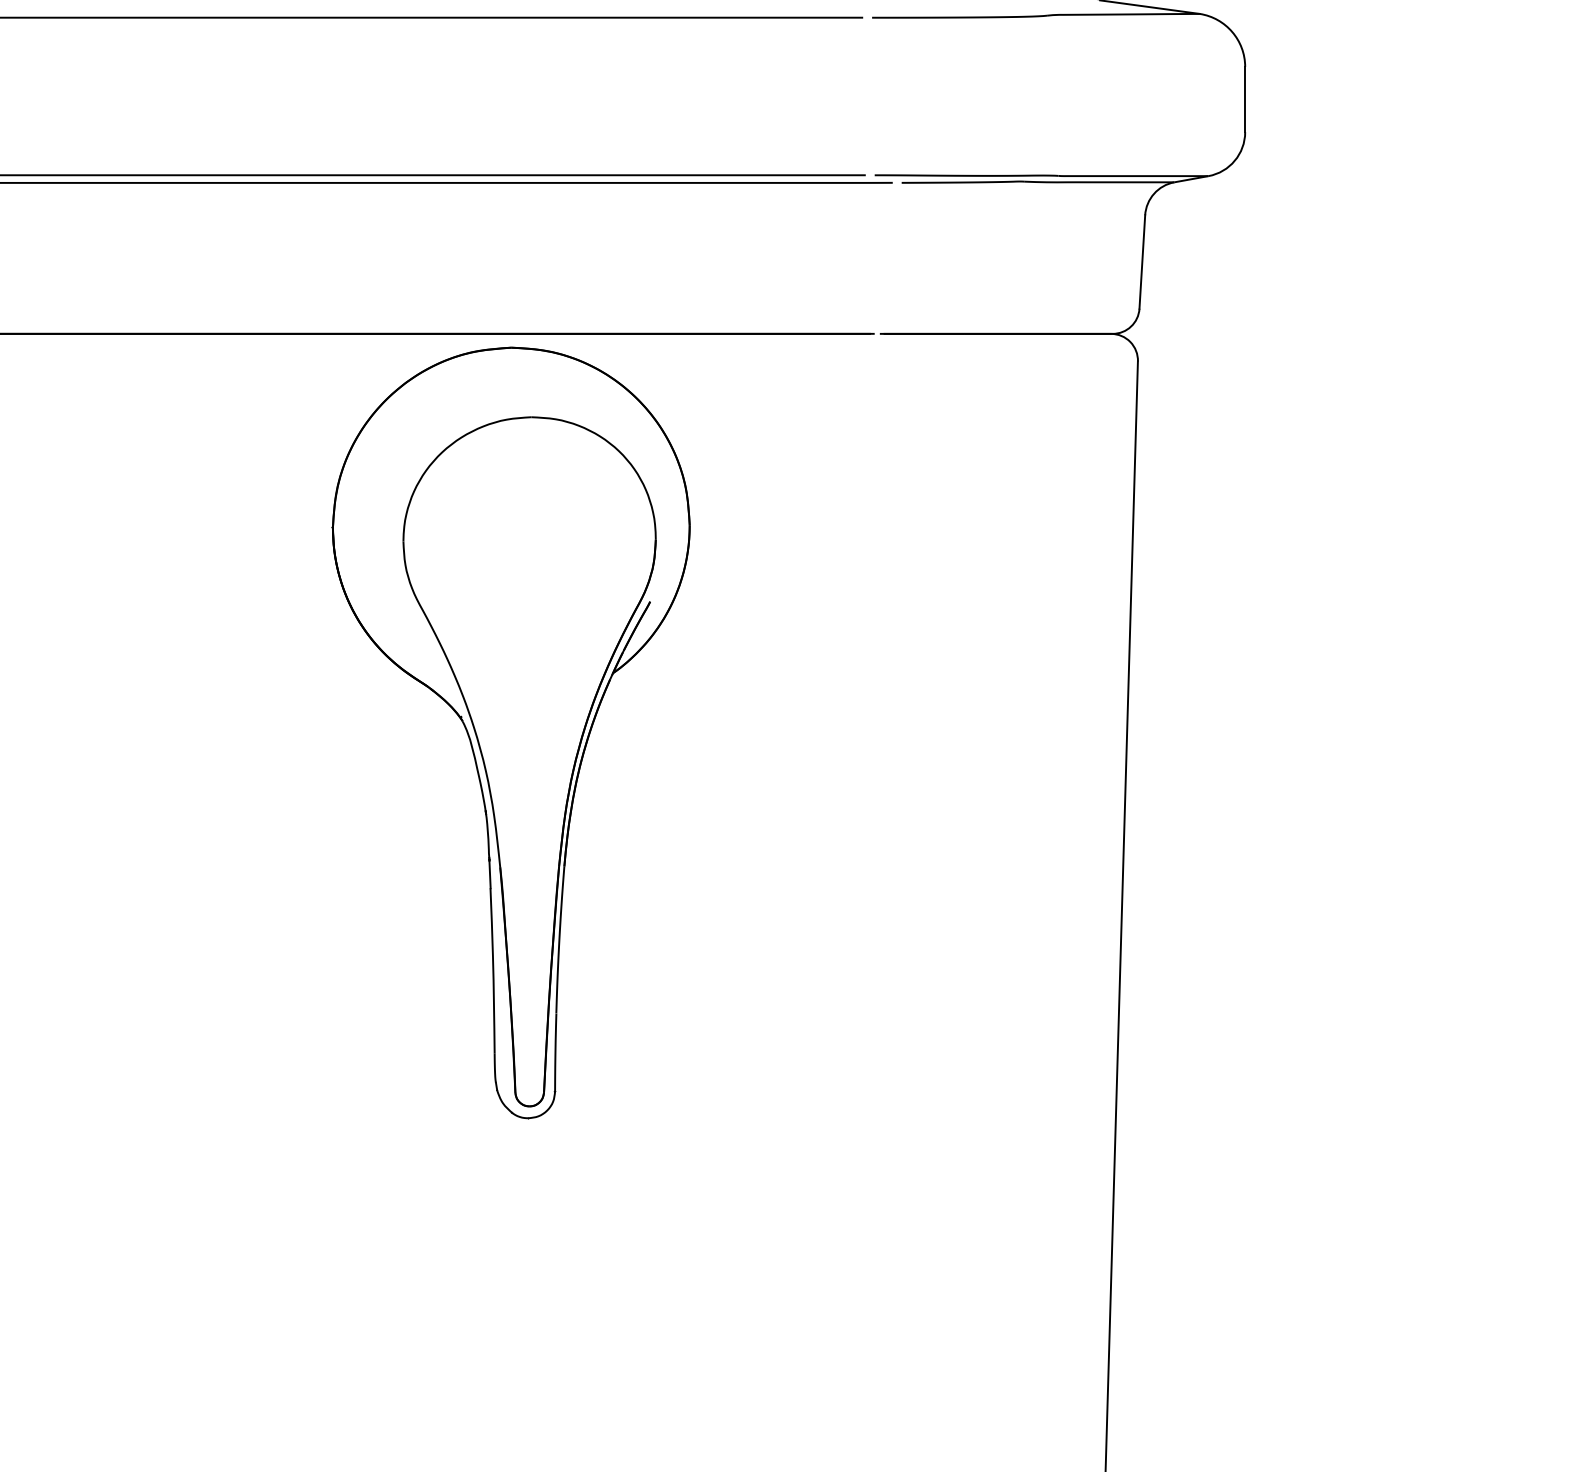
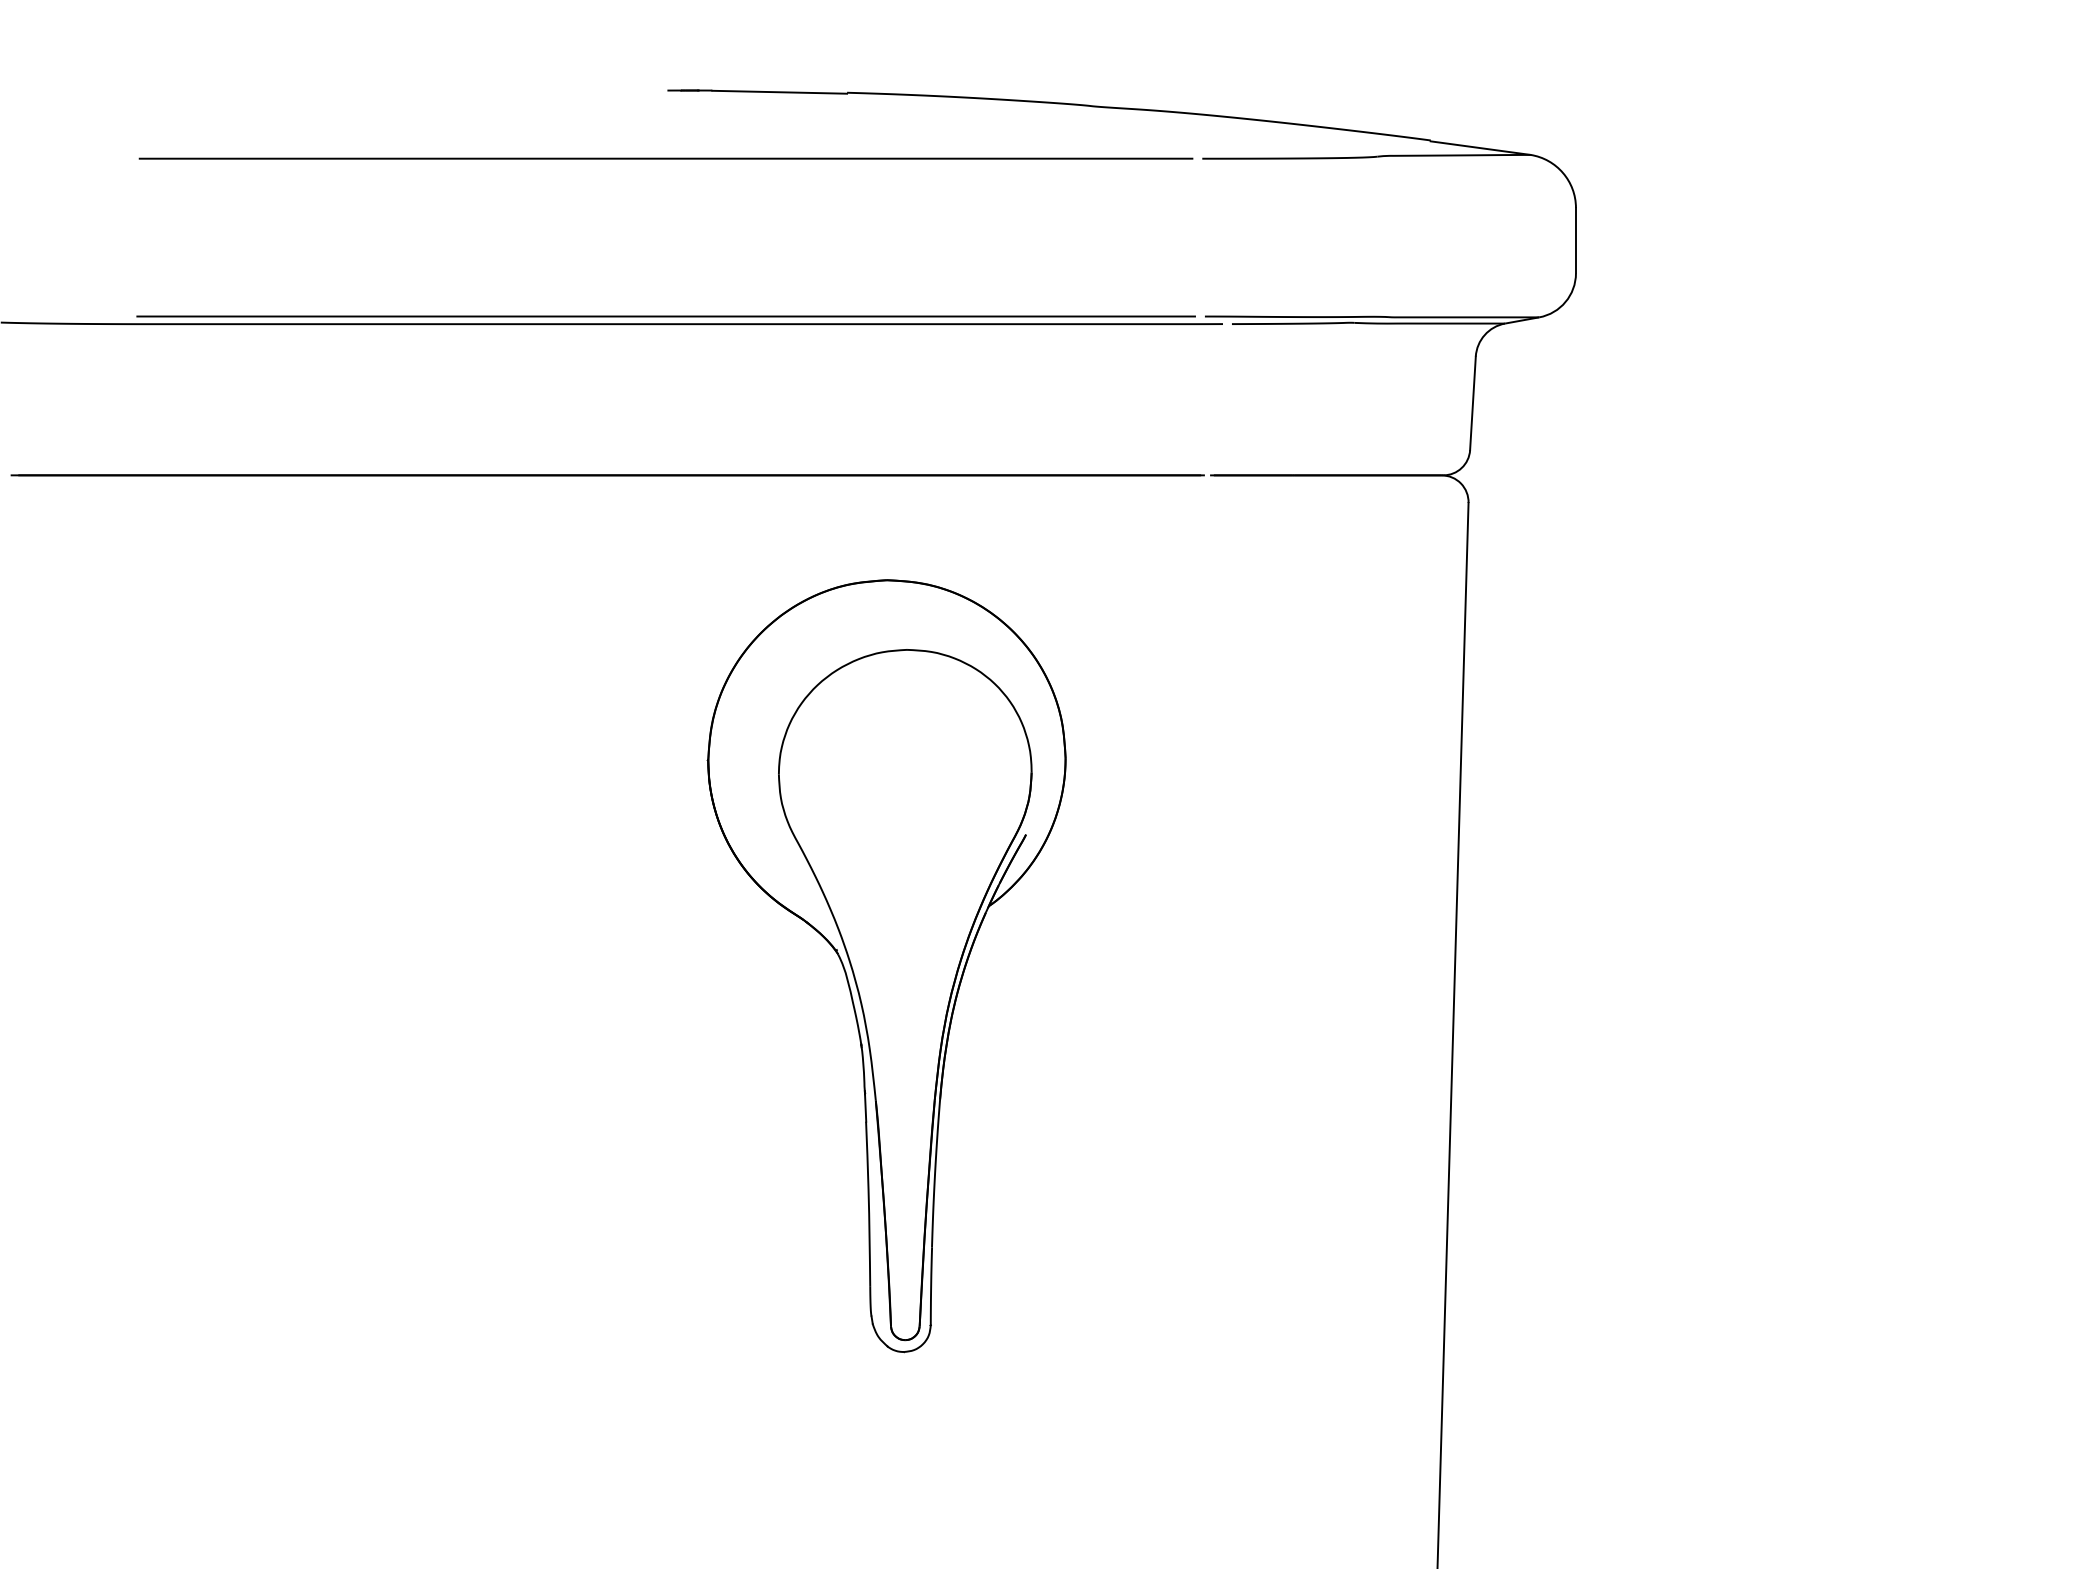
part: (510, 733) -> (886, 966), moved

